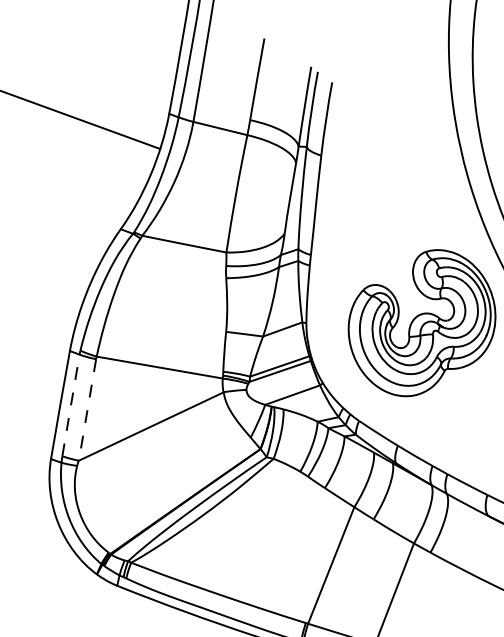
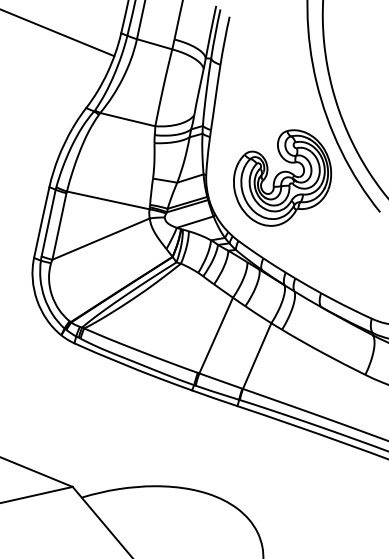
line: (70, 404) -> (48, 222), dashed -> solid
line: (87, 409) -> (59, 226), dashed -> solid

